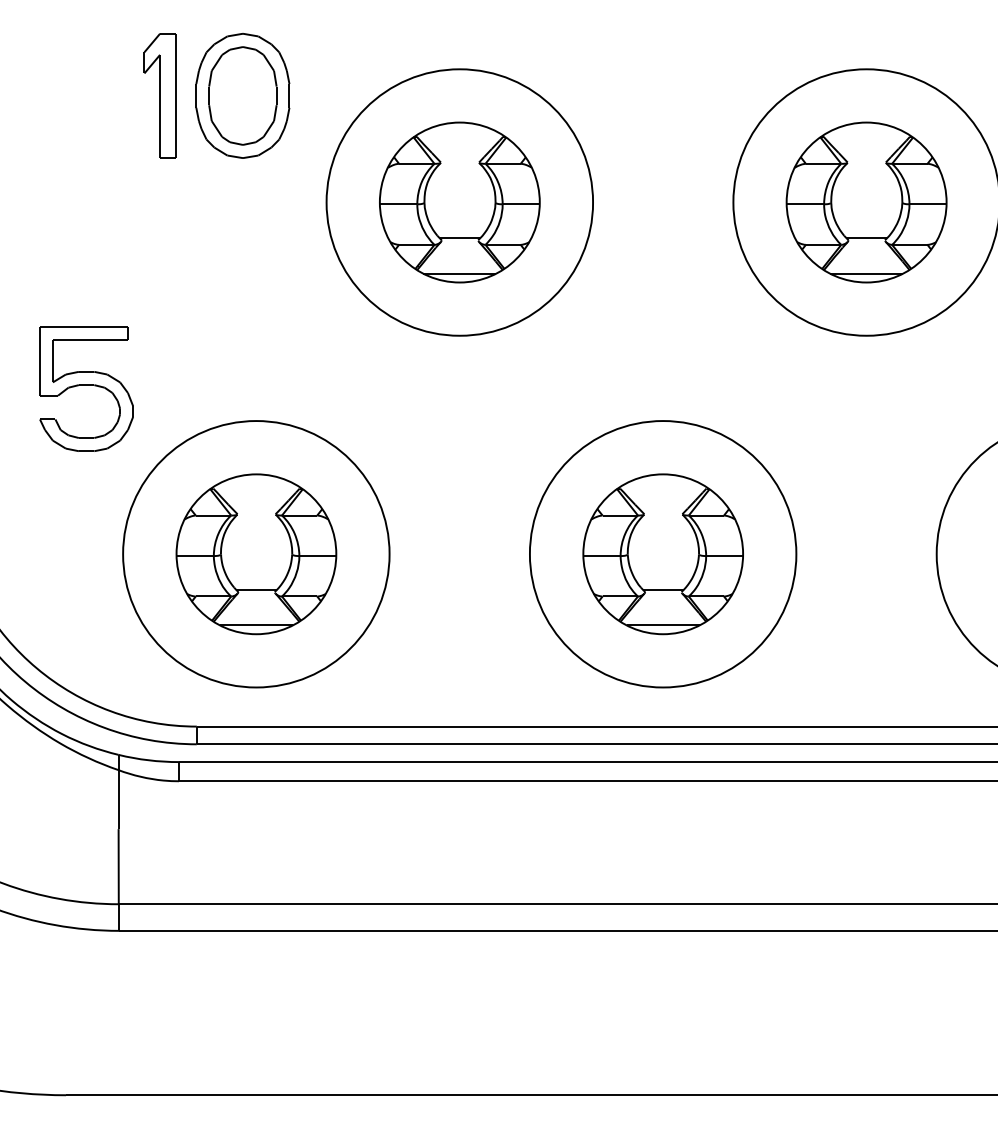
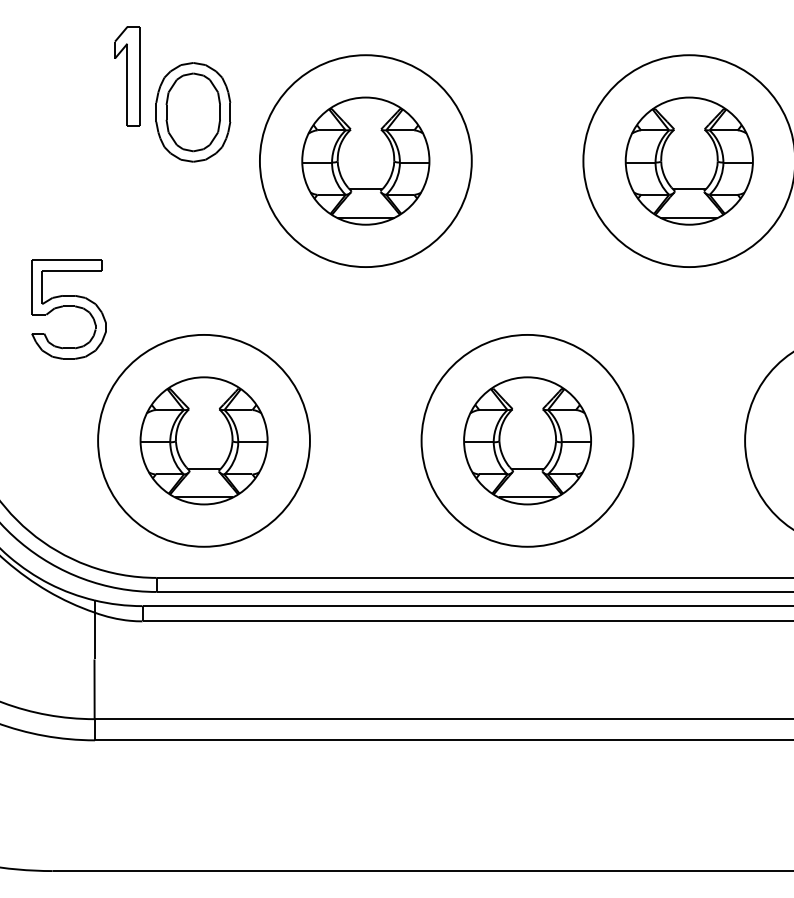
part: (243, 96) -> (193, 112), moved

